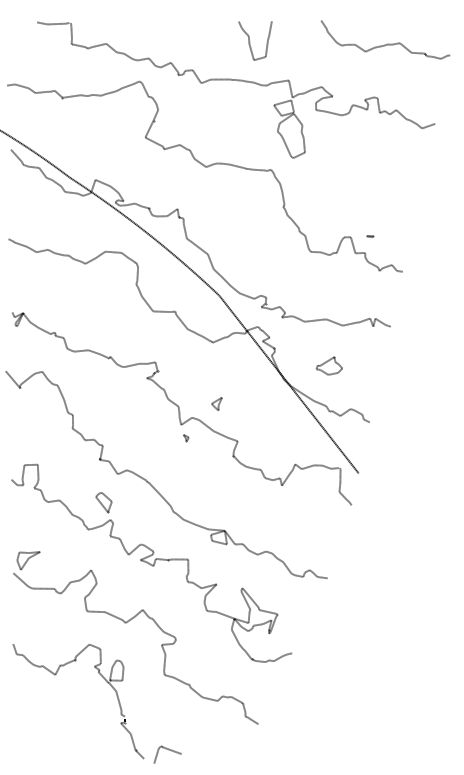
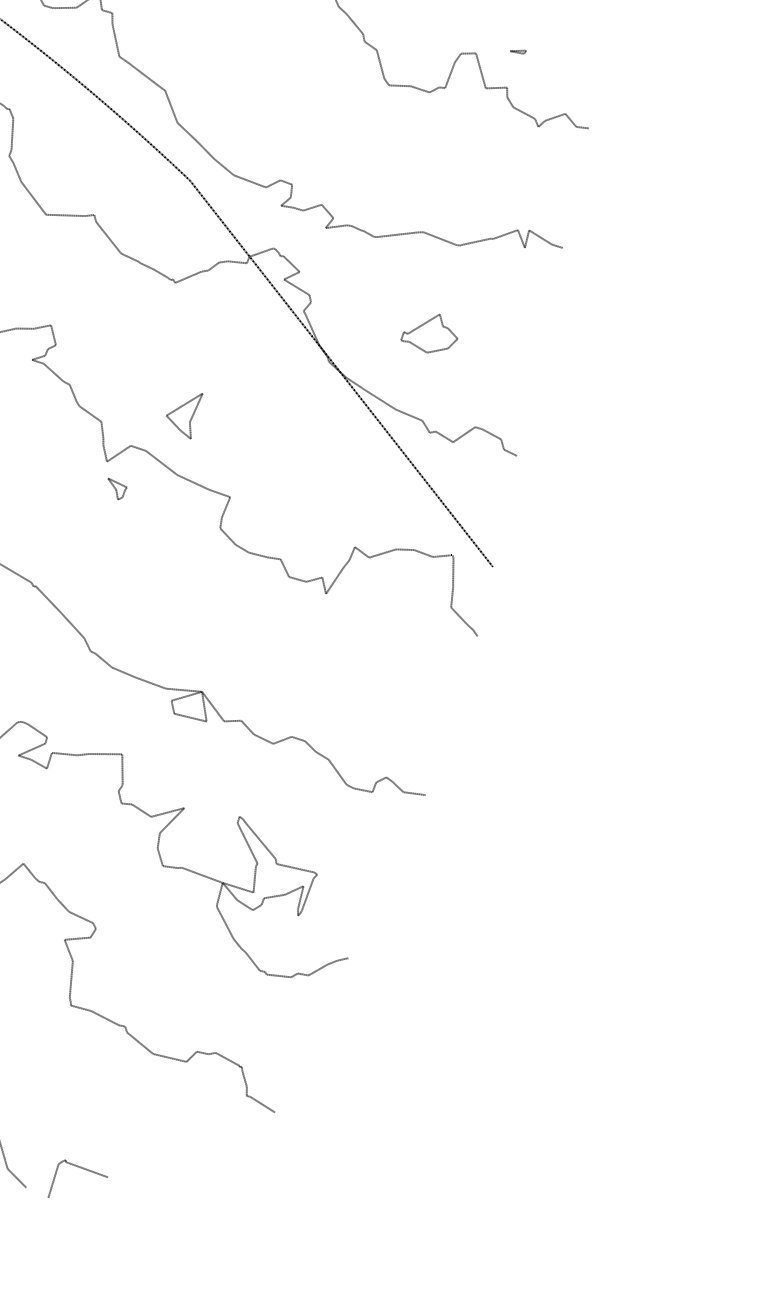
part: (216, 403) -> (183, 414), size x1.6
part: (186, 438) -> (118, 491), size x1.6

